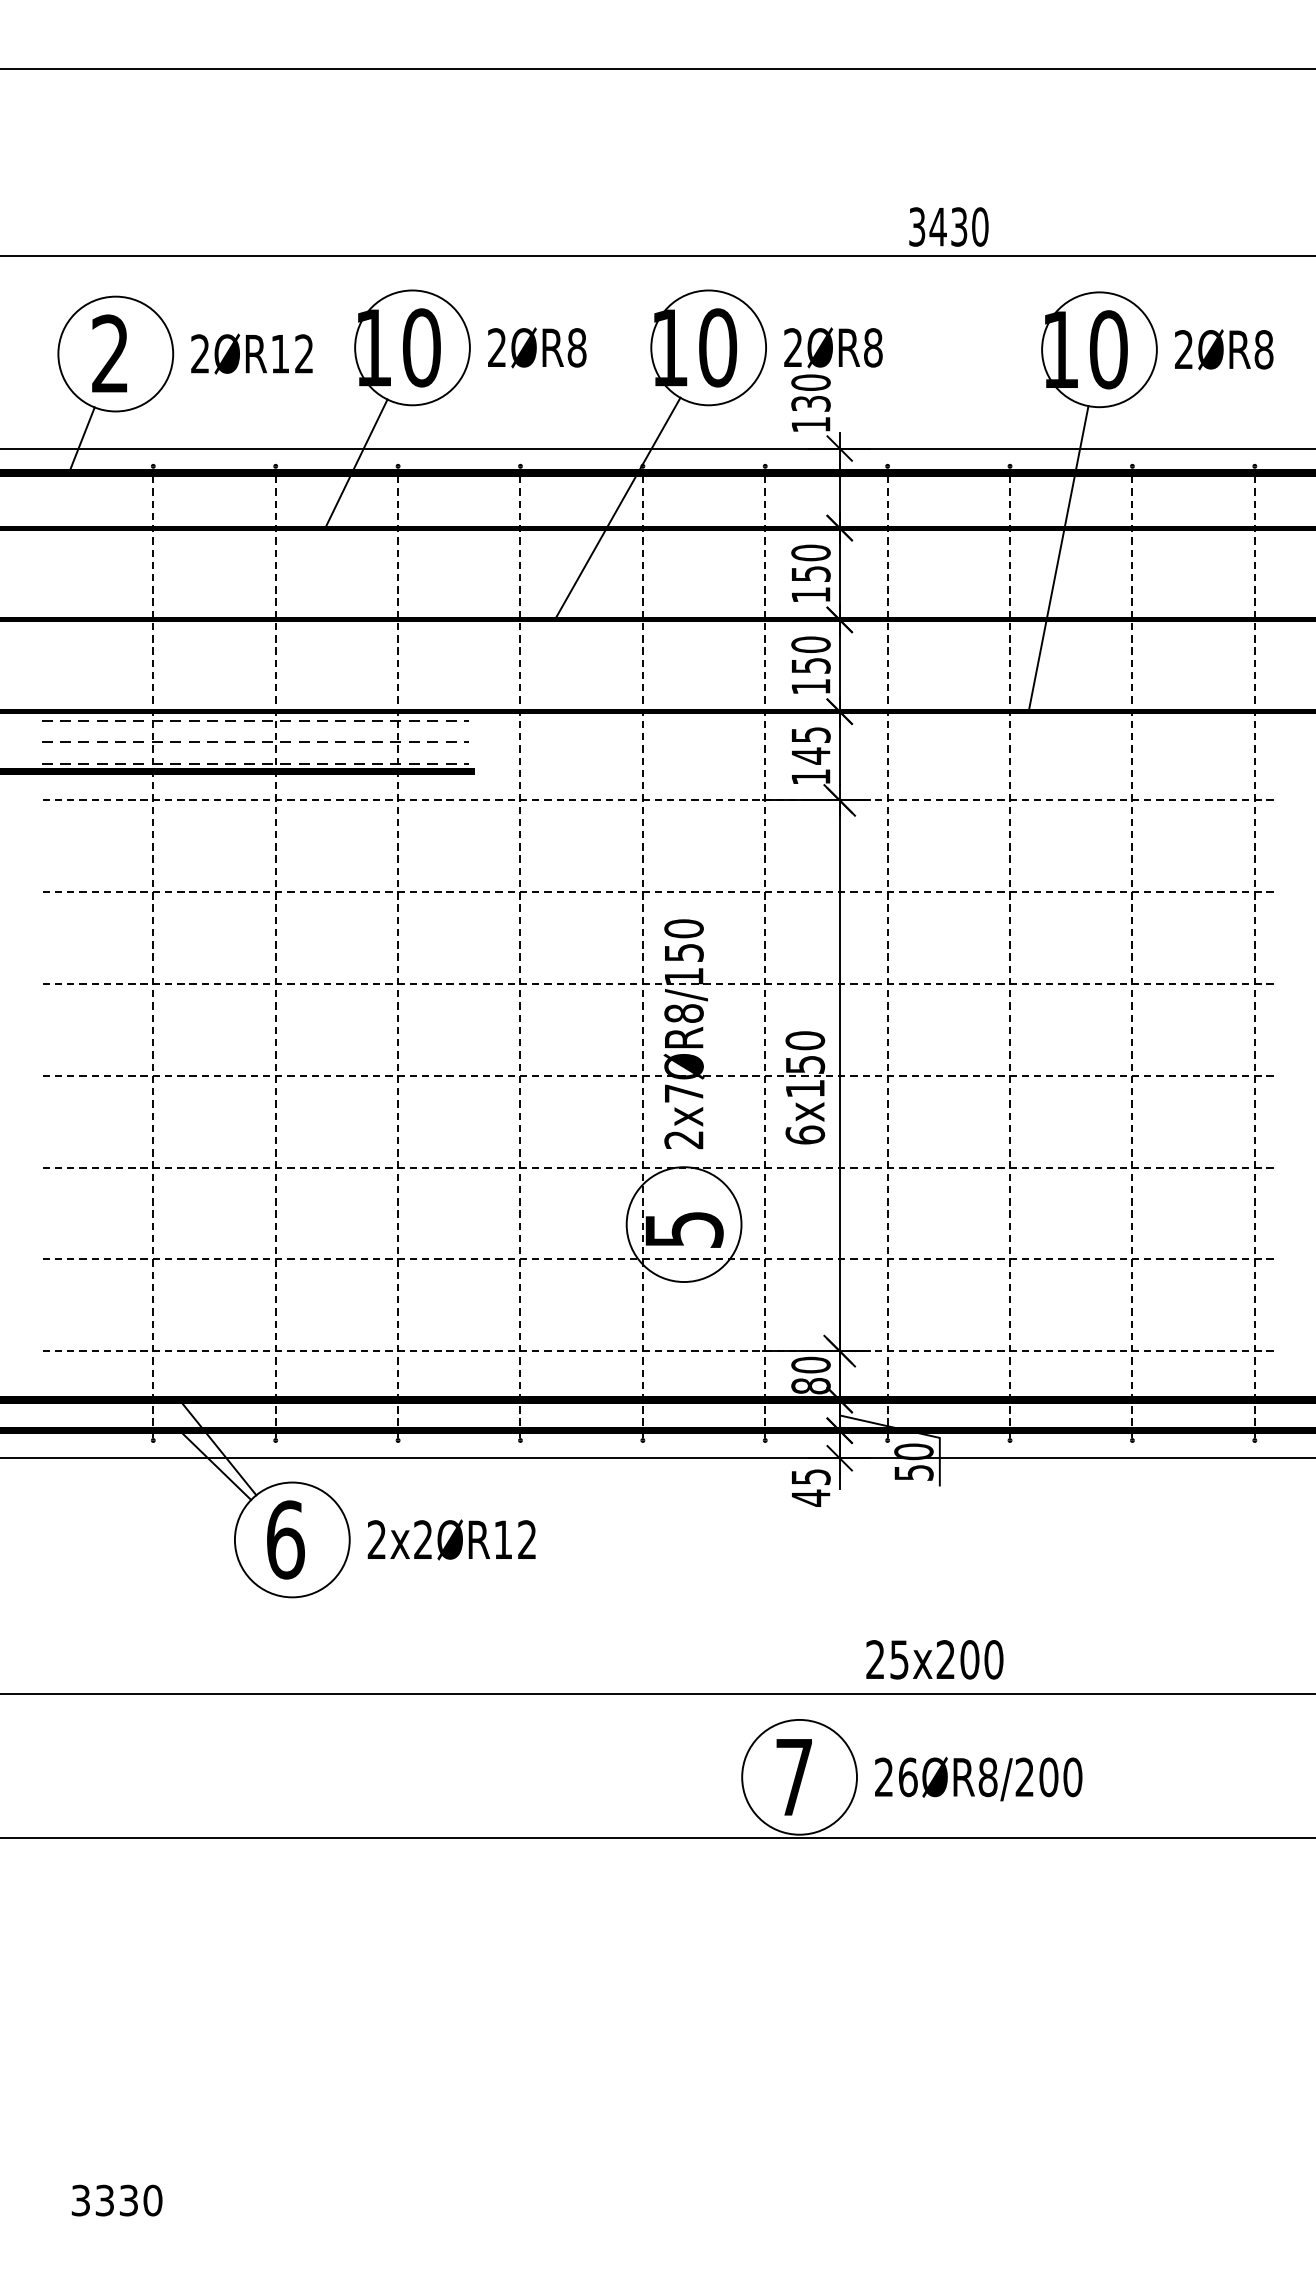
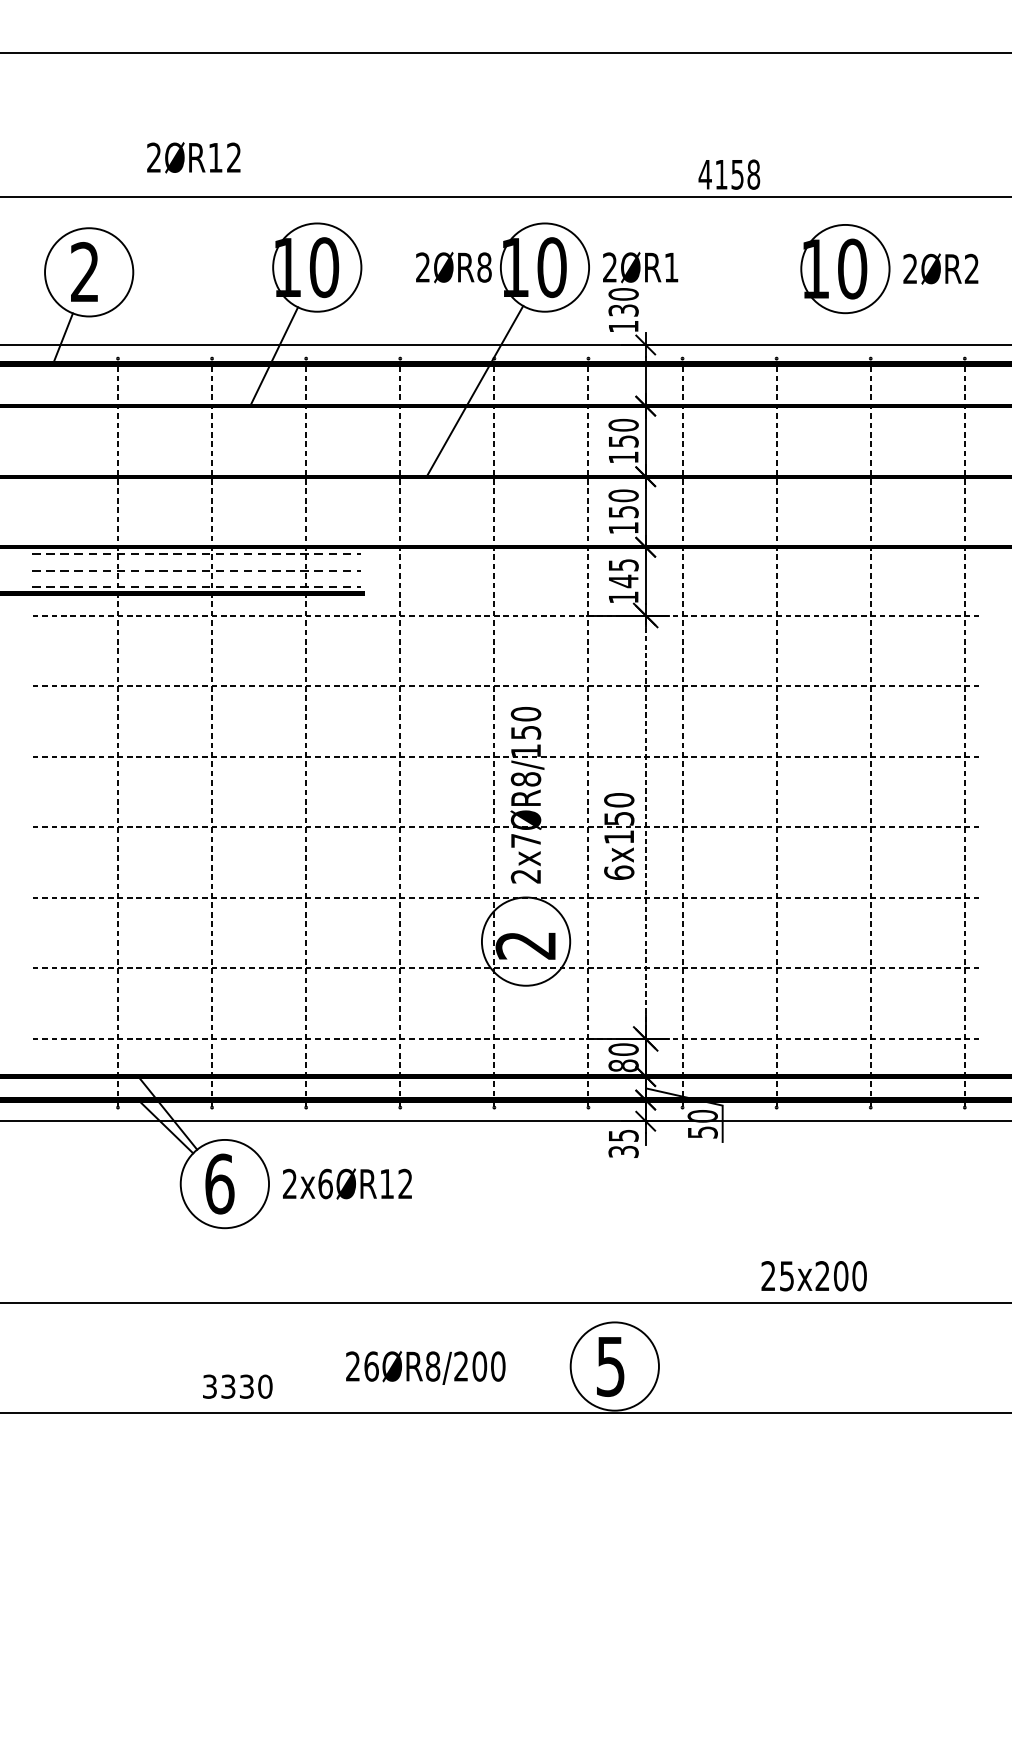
text: (948, 226) -> (729, 174), 3430 -> 4158
text: (537, 347) -> (454, 267), moved
text: (873, 347) -> (671, 267), 2ØR8 -> 2ØR1
text: (1263, 349) -> (971, 268), 2ØR8 -> 2ØR2
text: (251, 353) -> (193, 157), moved
line: (1058, 558) -> (813, 429), removed
line: (839, 1075) -> (645, 826), solid -> dashed
text: (683, 1230) -> (525, 946), 5 -> 2
text: (810, 1497) -> (623, 1151), 45 -> 35
text: (423, 1539) -> (325, 1183), 2x2ØR12 -> 2x6ØR12
text: (934, 1659) -> (813, 1275), moved
text: (793, 1777) -> (610, 1366), 7 -> 5
text: (978, 1778) -> (425, 1367), moved
text: (116, 2200) -> (237, 1386), moved

